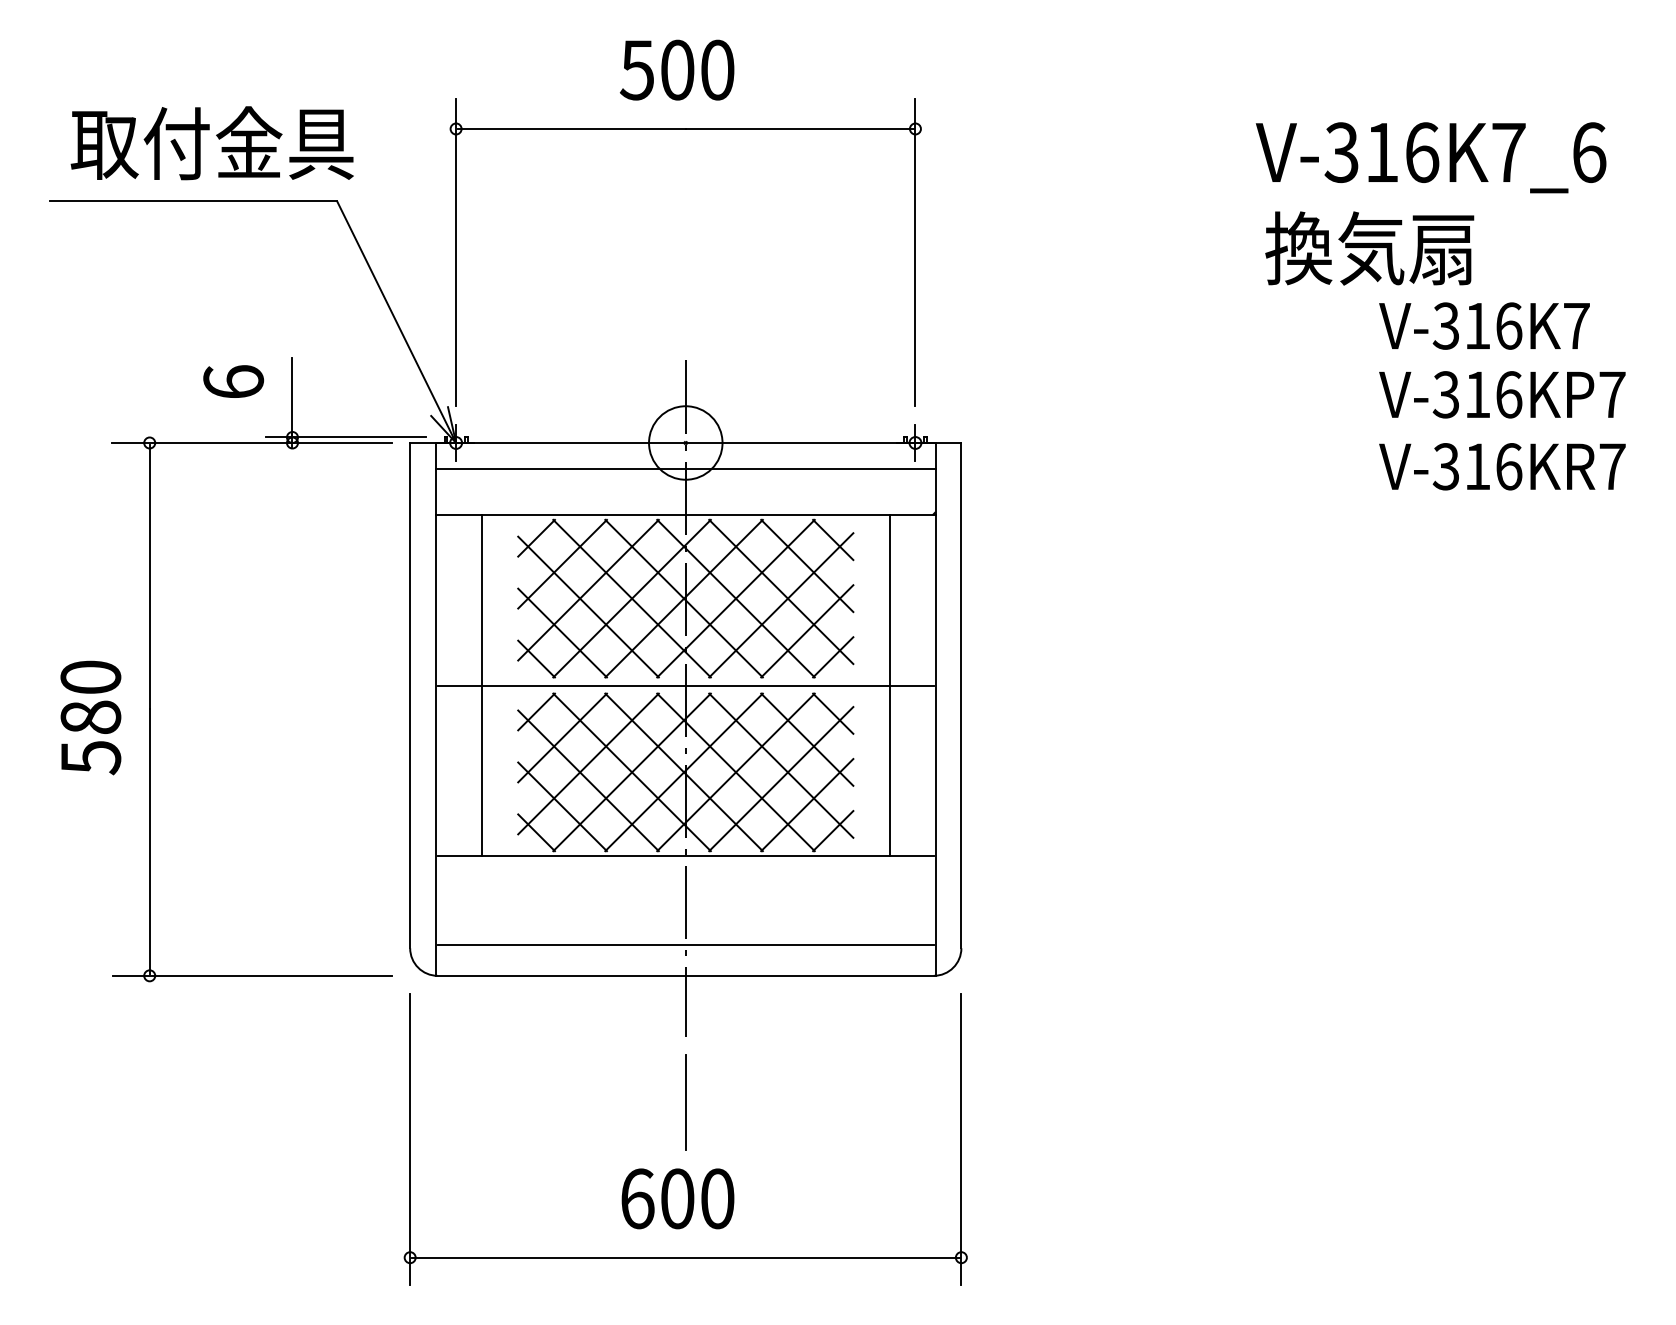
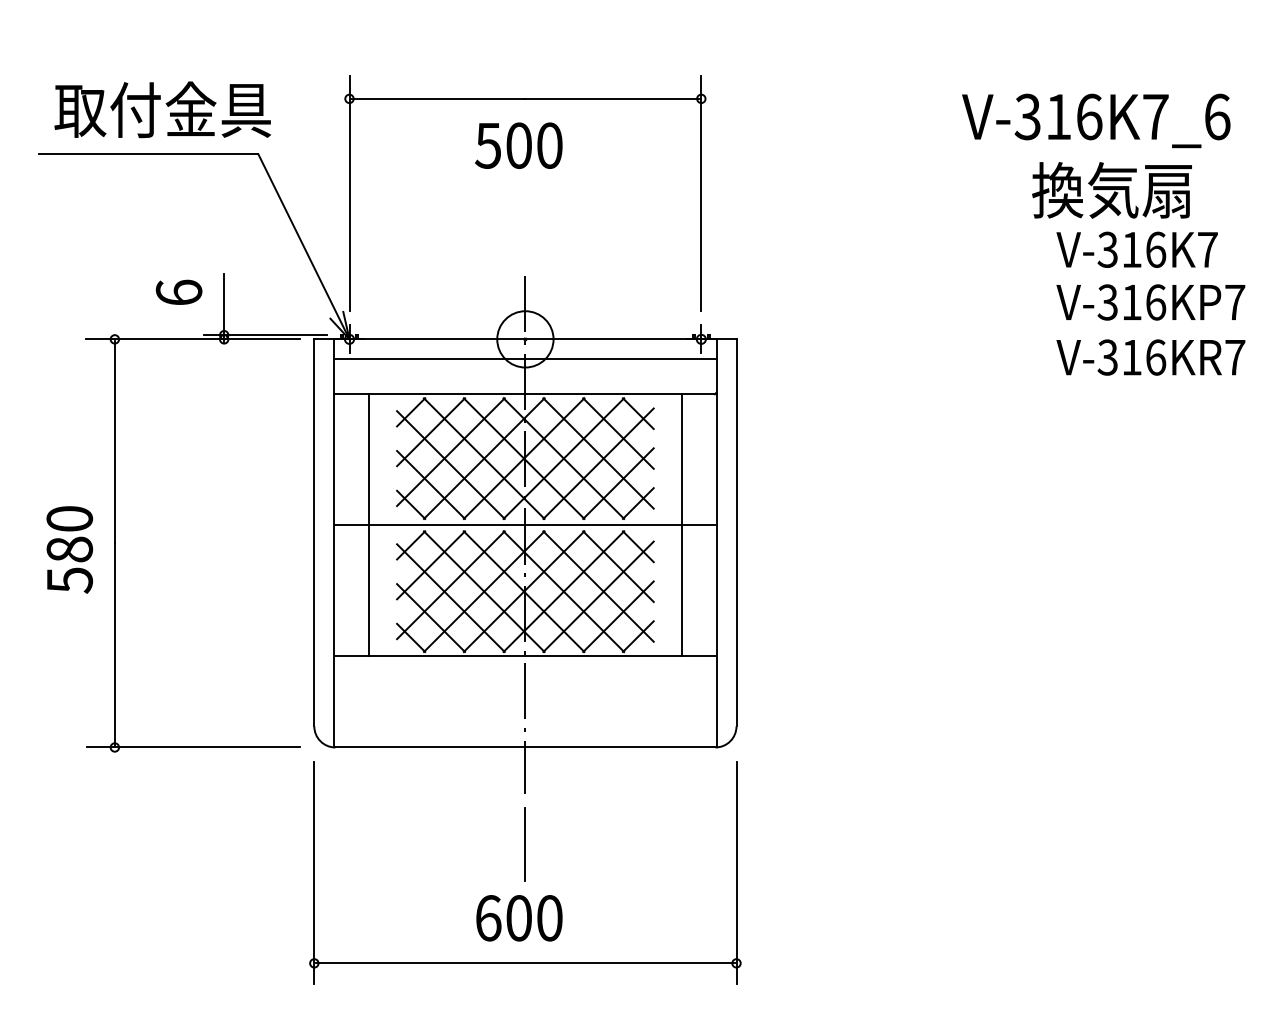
text: (677, 69) -> (519, 145), moved
text: (1369, 248) -> (1111, 190), moved
line: (685, 944) -> (525, 723), removed

